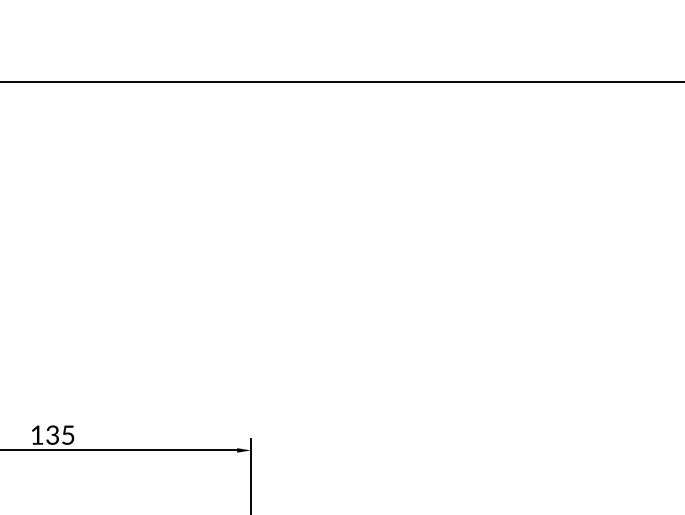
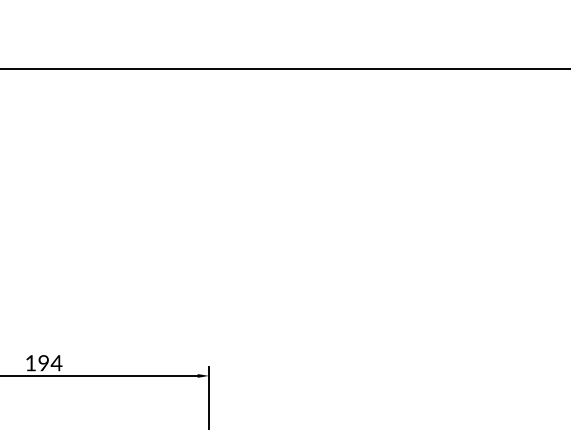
text: (60, 434) -> (50, 362), 135 -> 194

